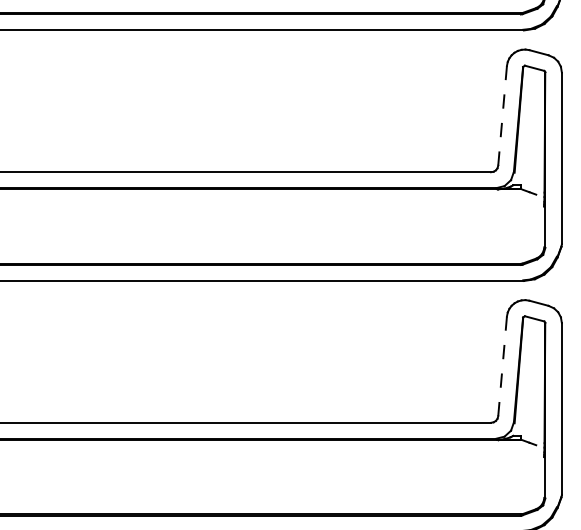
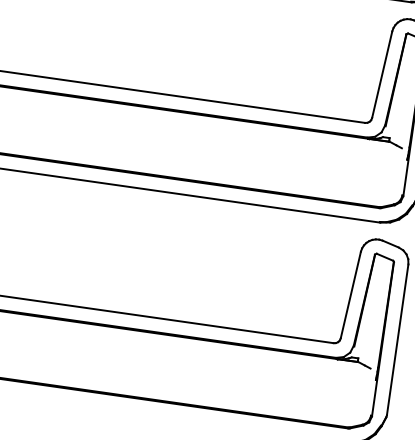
line: (502, 115) -> (382, 74), dashed -> solid
line: (502, 365) -> (350, 294), dashed -> solid

